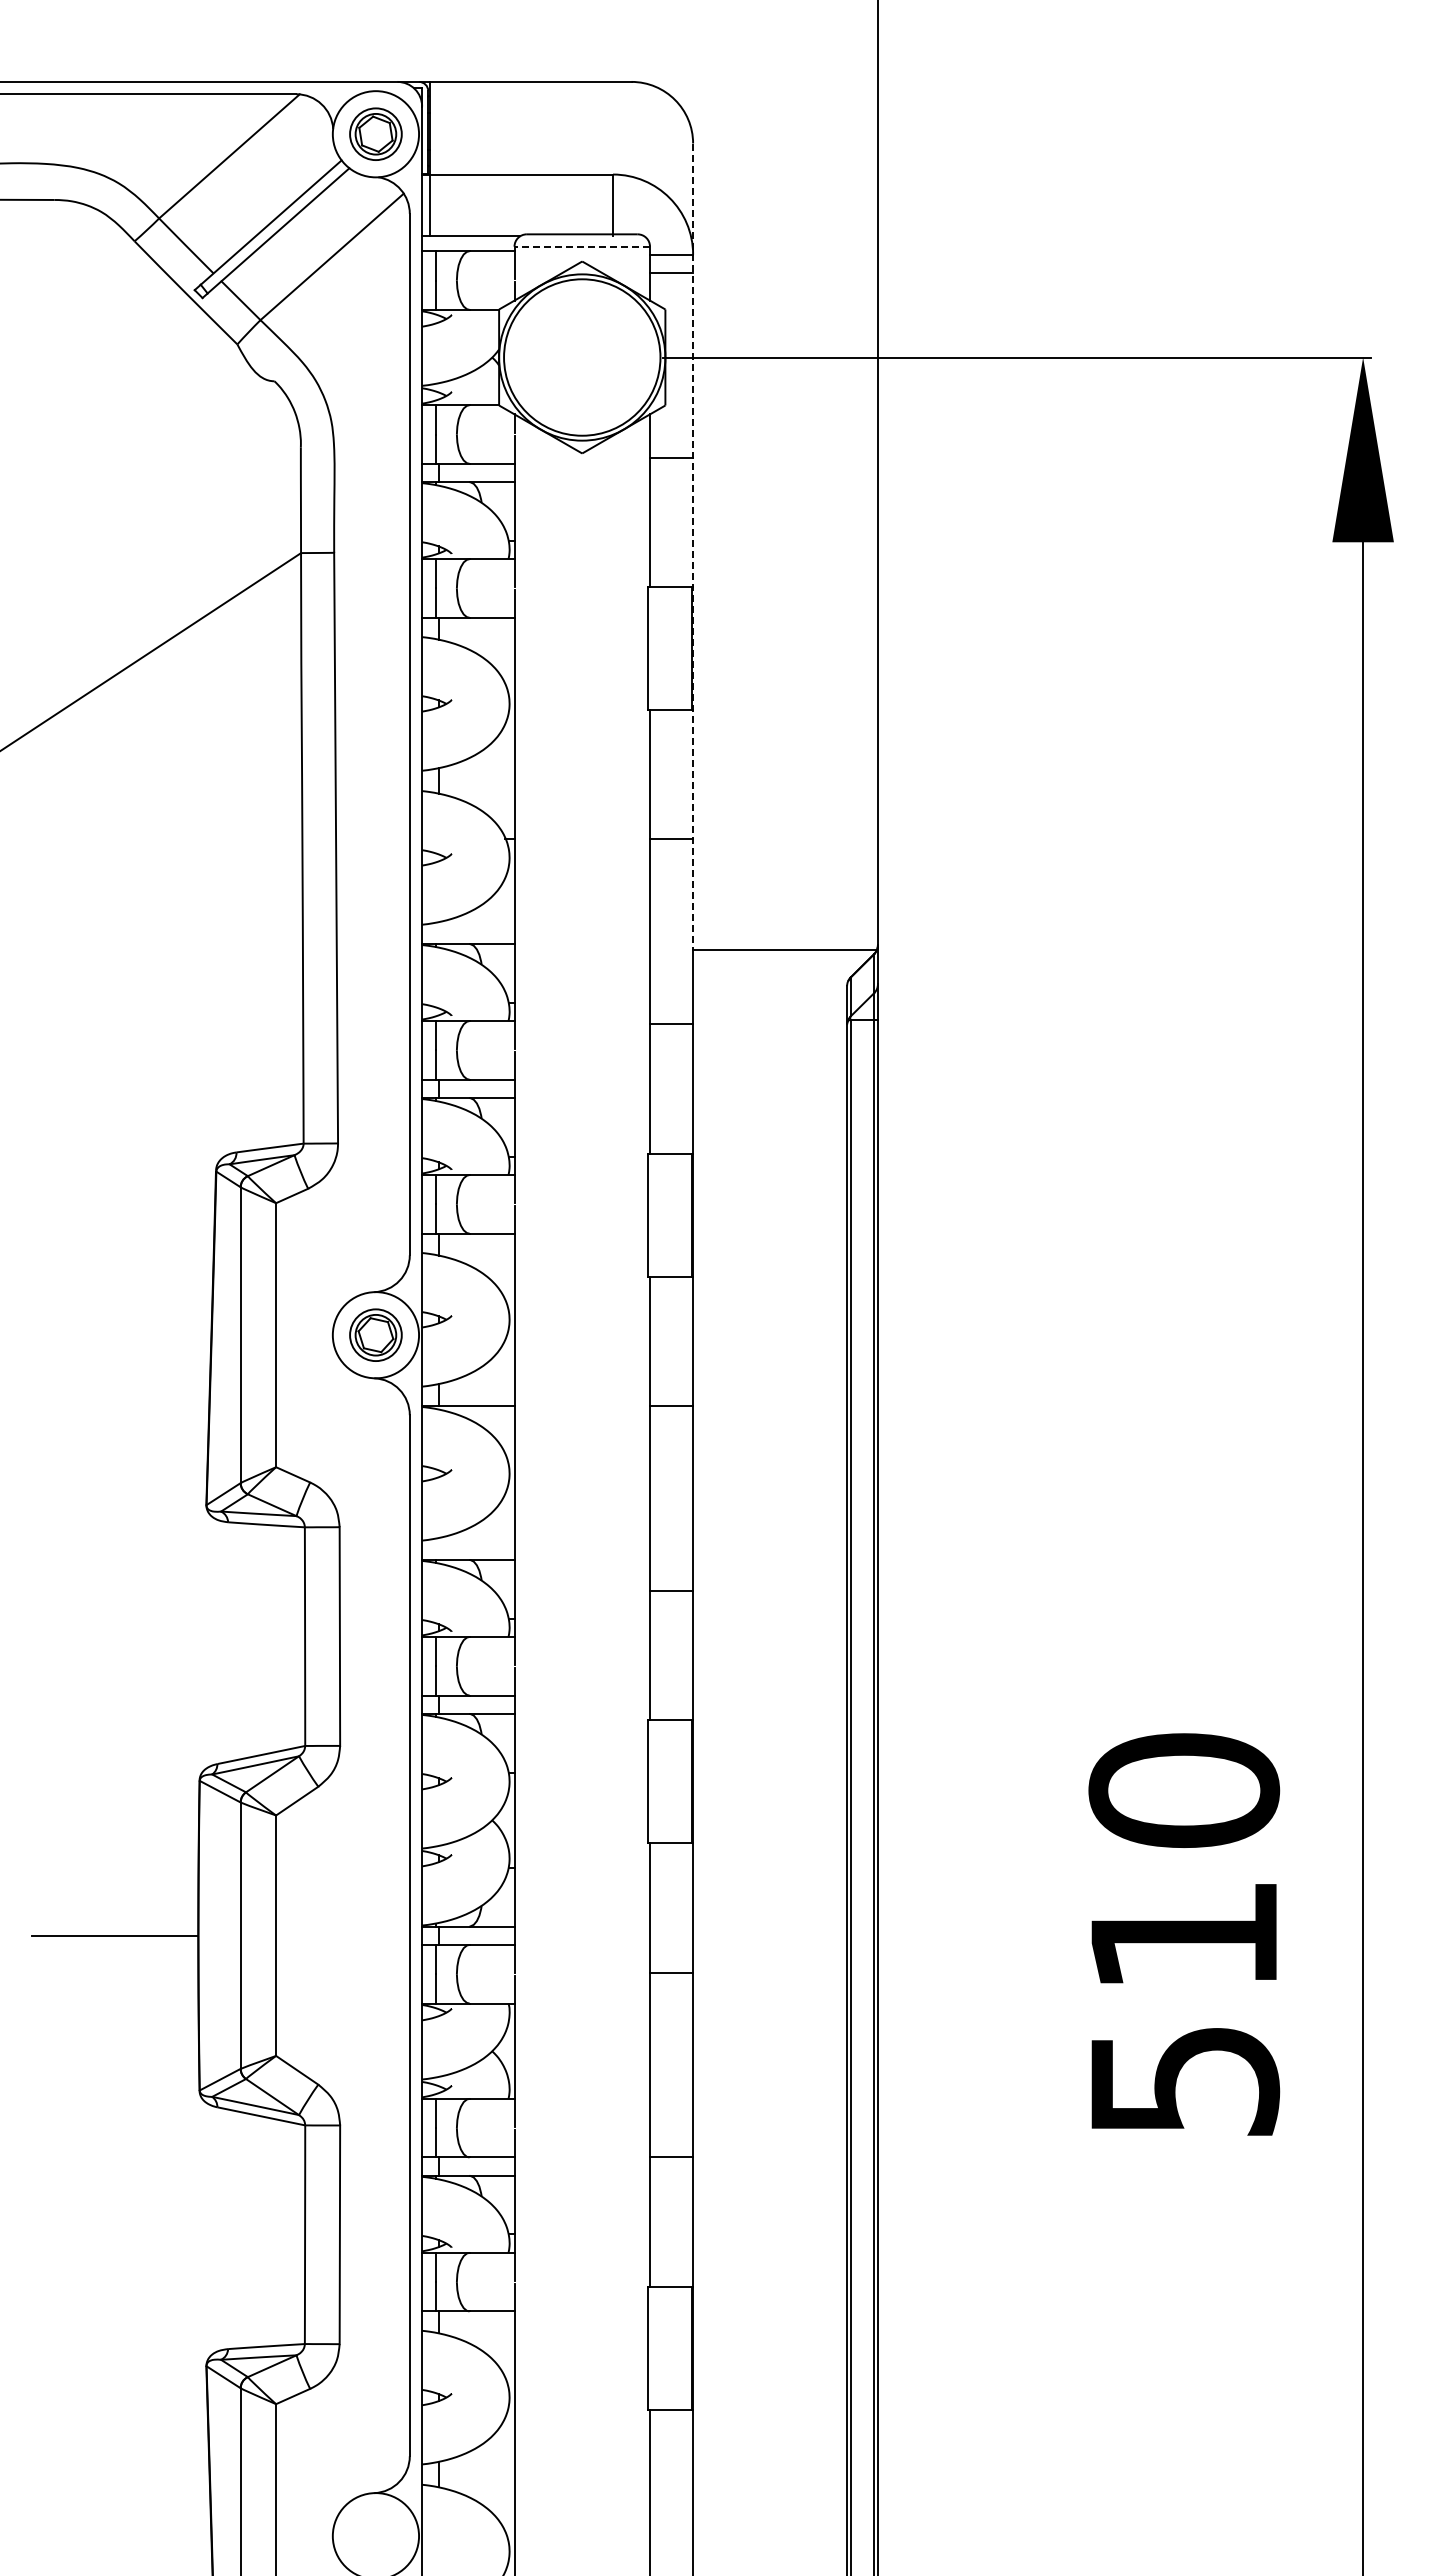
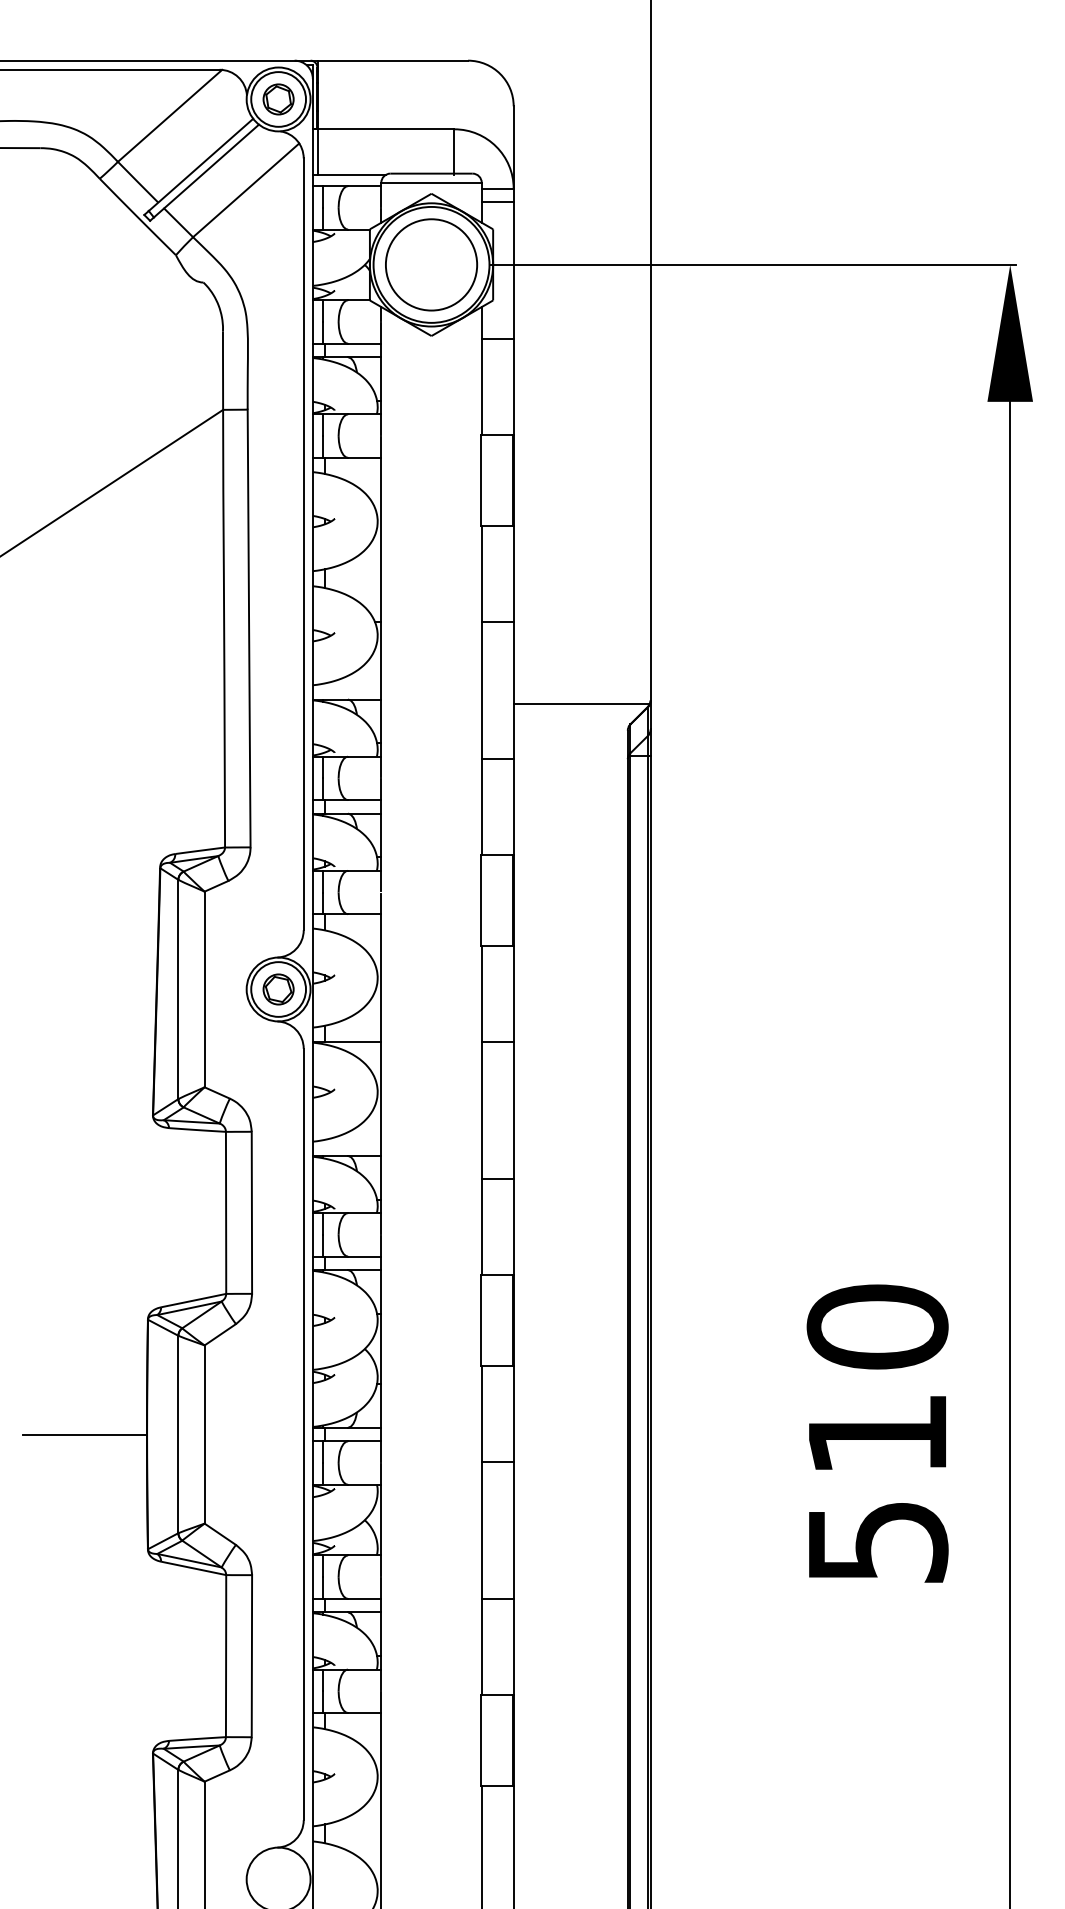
circle: (375, 134) -> (278, 99), size x1.43
line: (582, 246) -> (431, 182), dashed -> solid
circle: (581, 357) -> (430, 264), added
line: (693, 547) -> (513, 405), dashed -> solid
circle: (375, 1335) -> (278, 989), size x1.43

